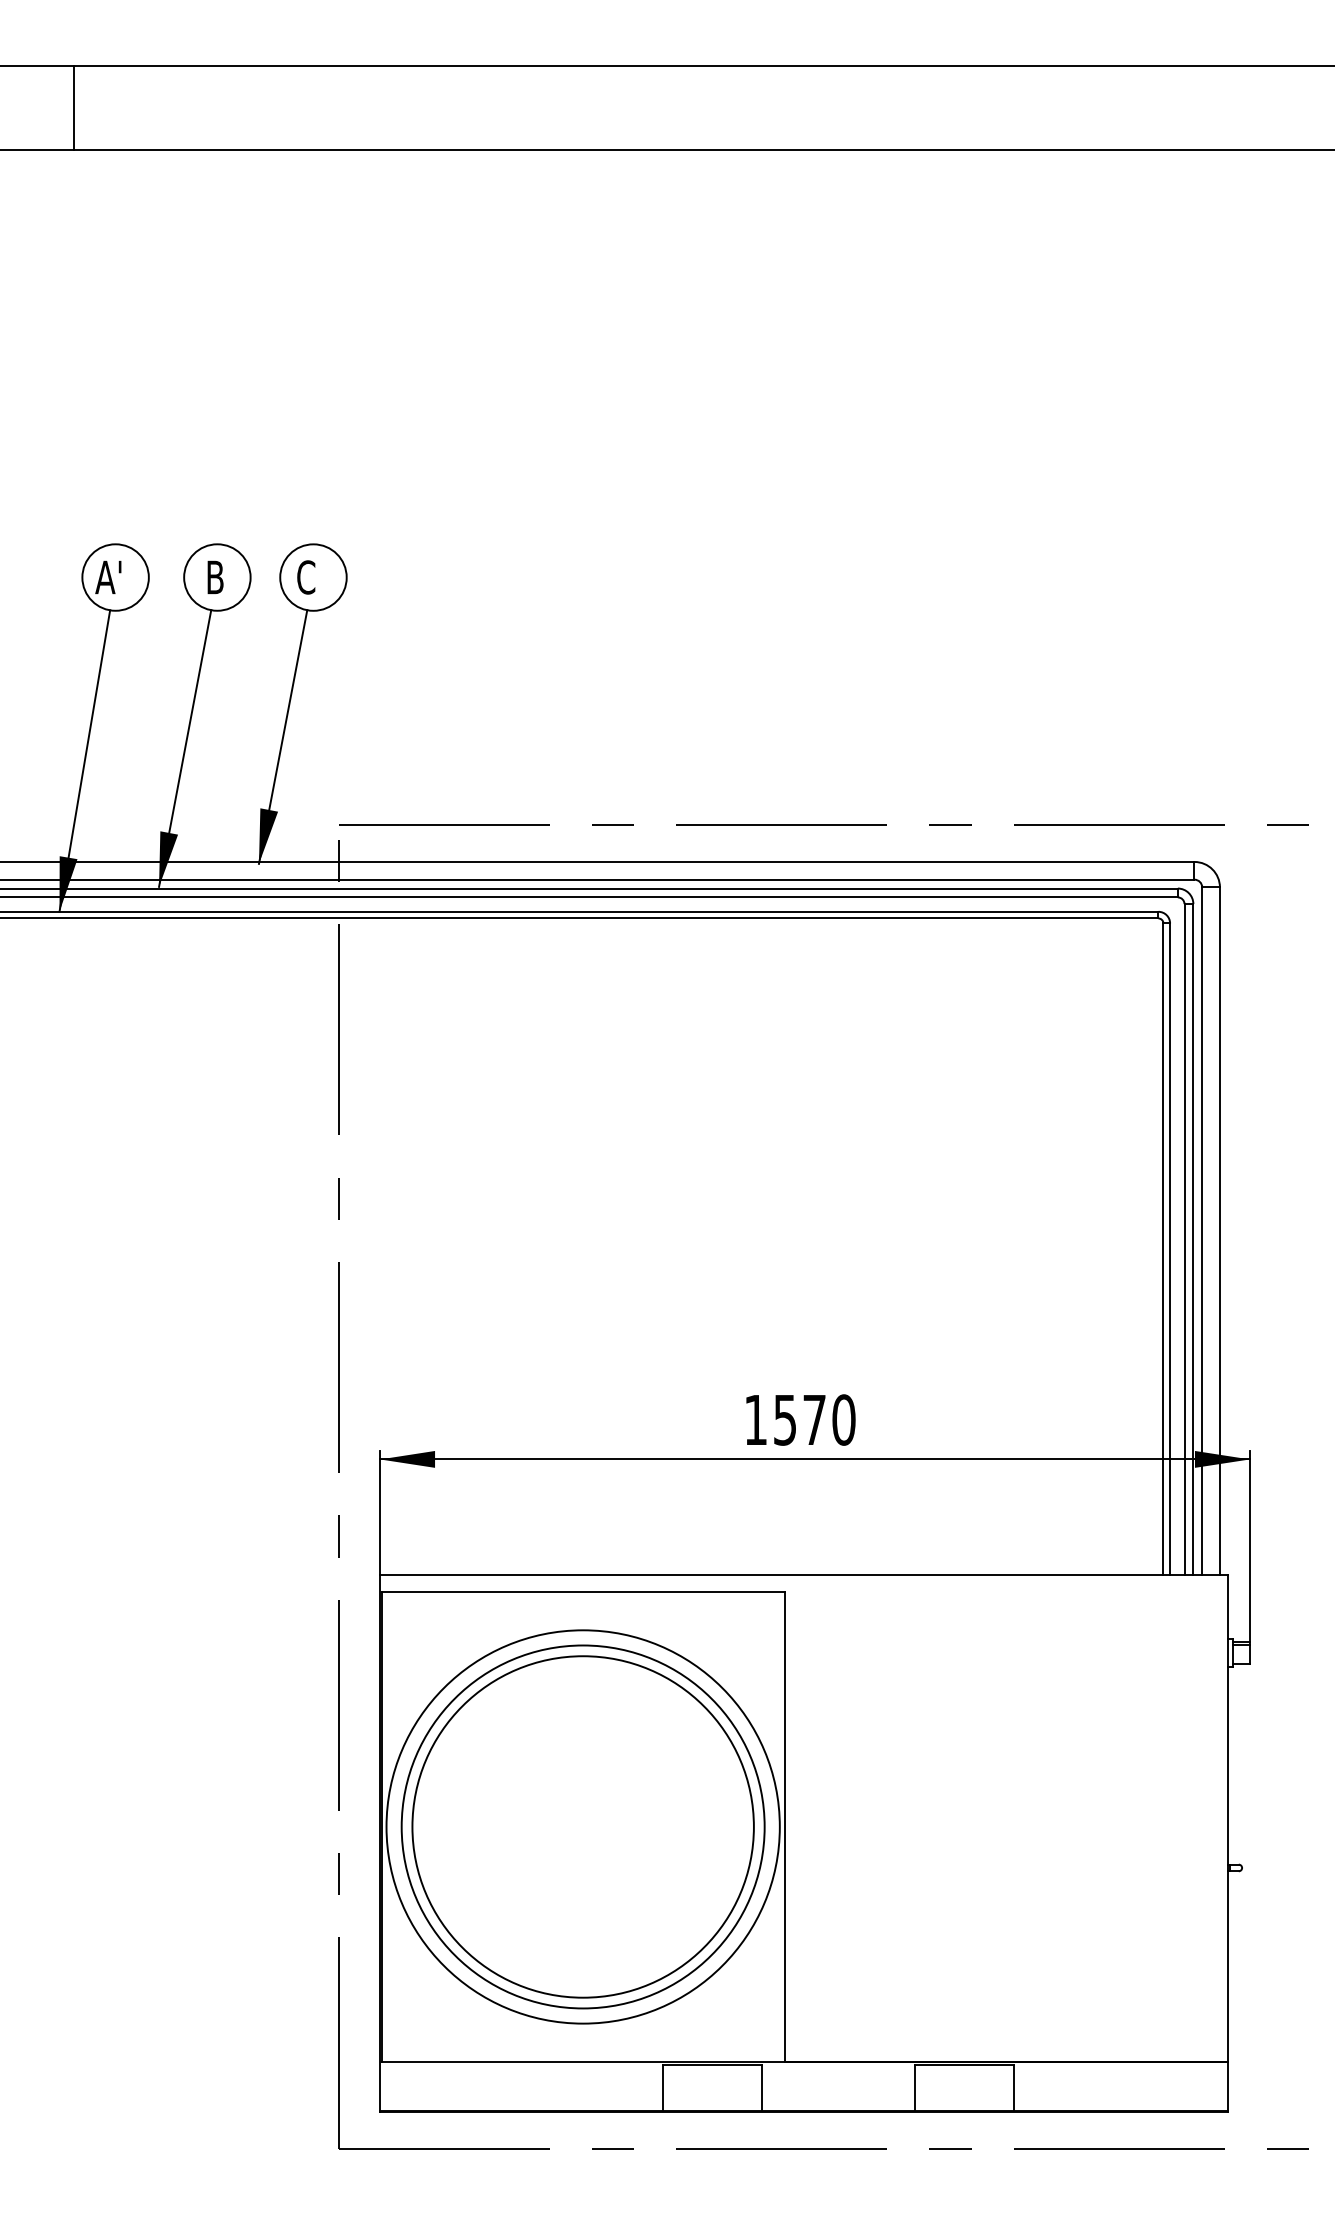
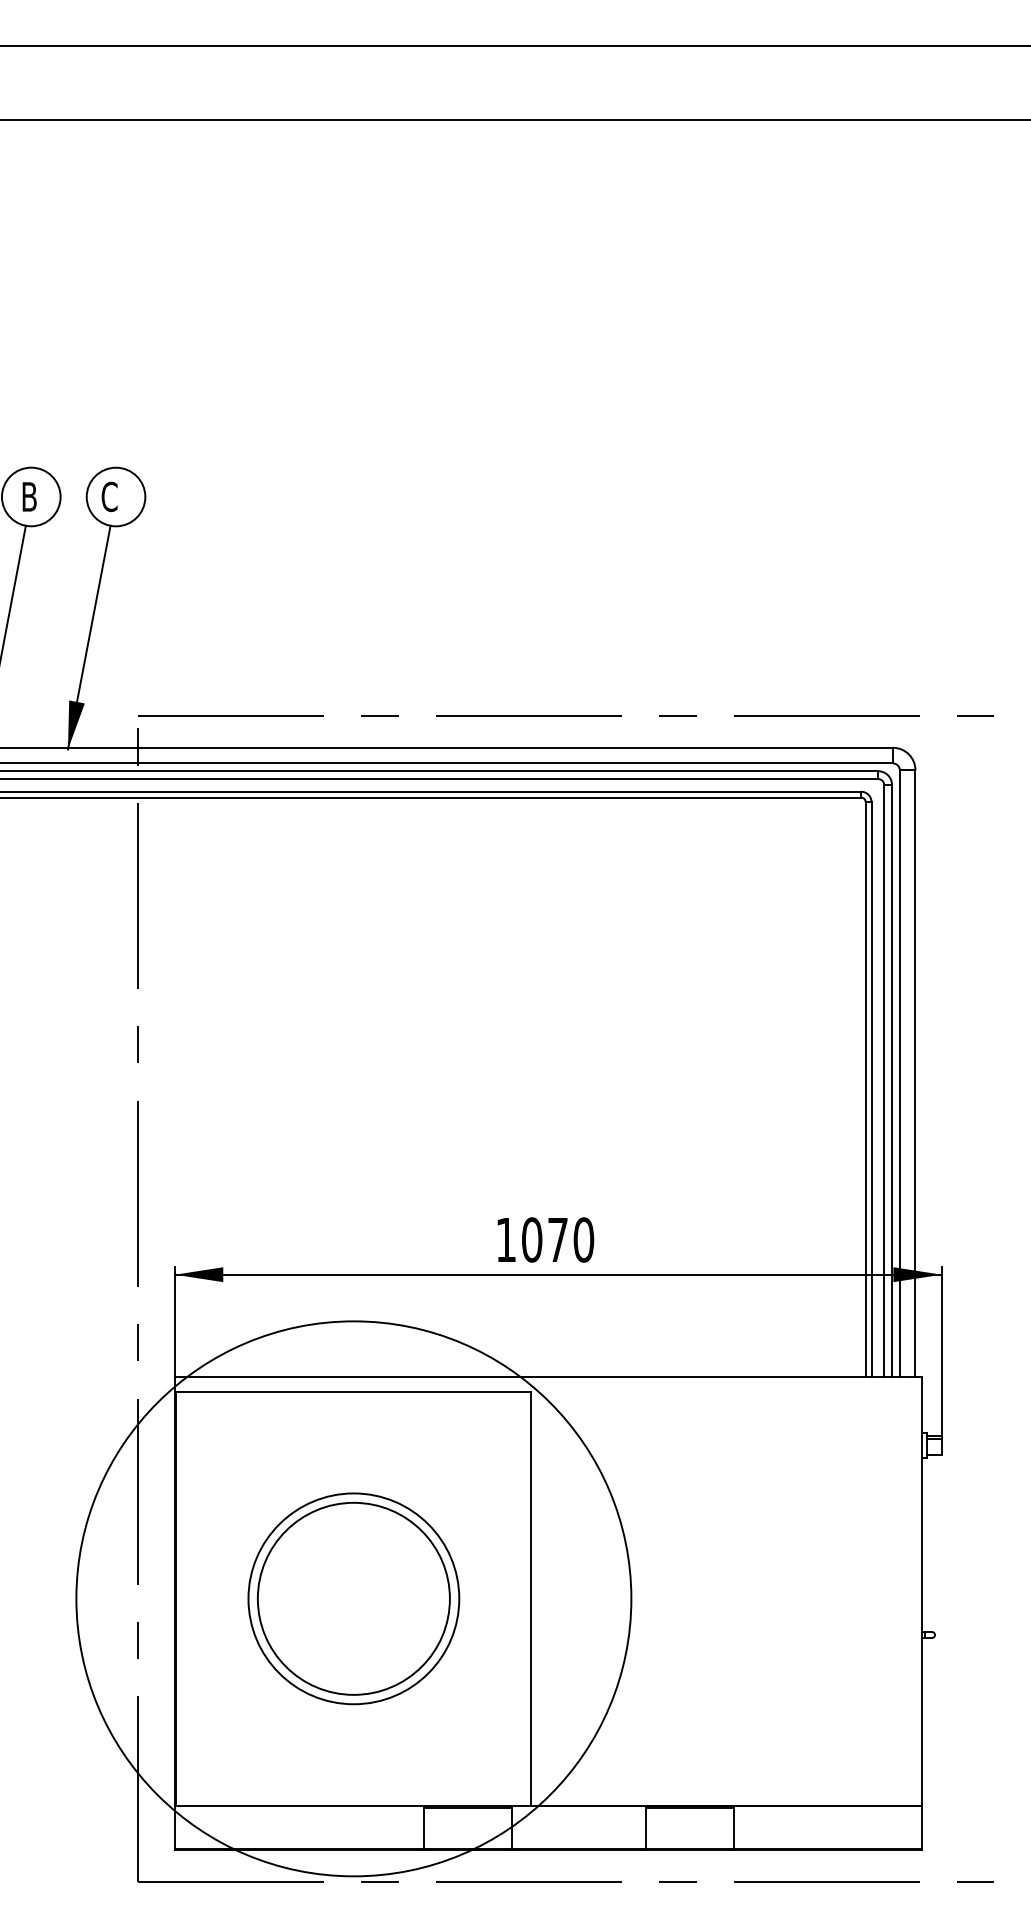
text: (784, 1419) -> (531, 1239), 1570 -> 1070
circle: (582, 1826) -> (353, 1598), size x0.6
circle: (582, 1826) -> (353, 1598), size x0.7
circle: (582, 1826) -> (353, 1598), size x1.6

